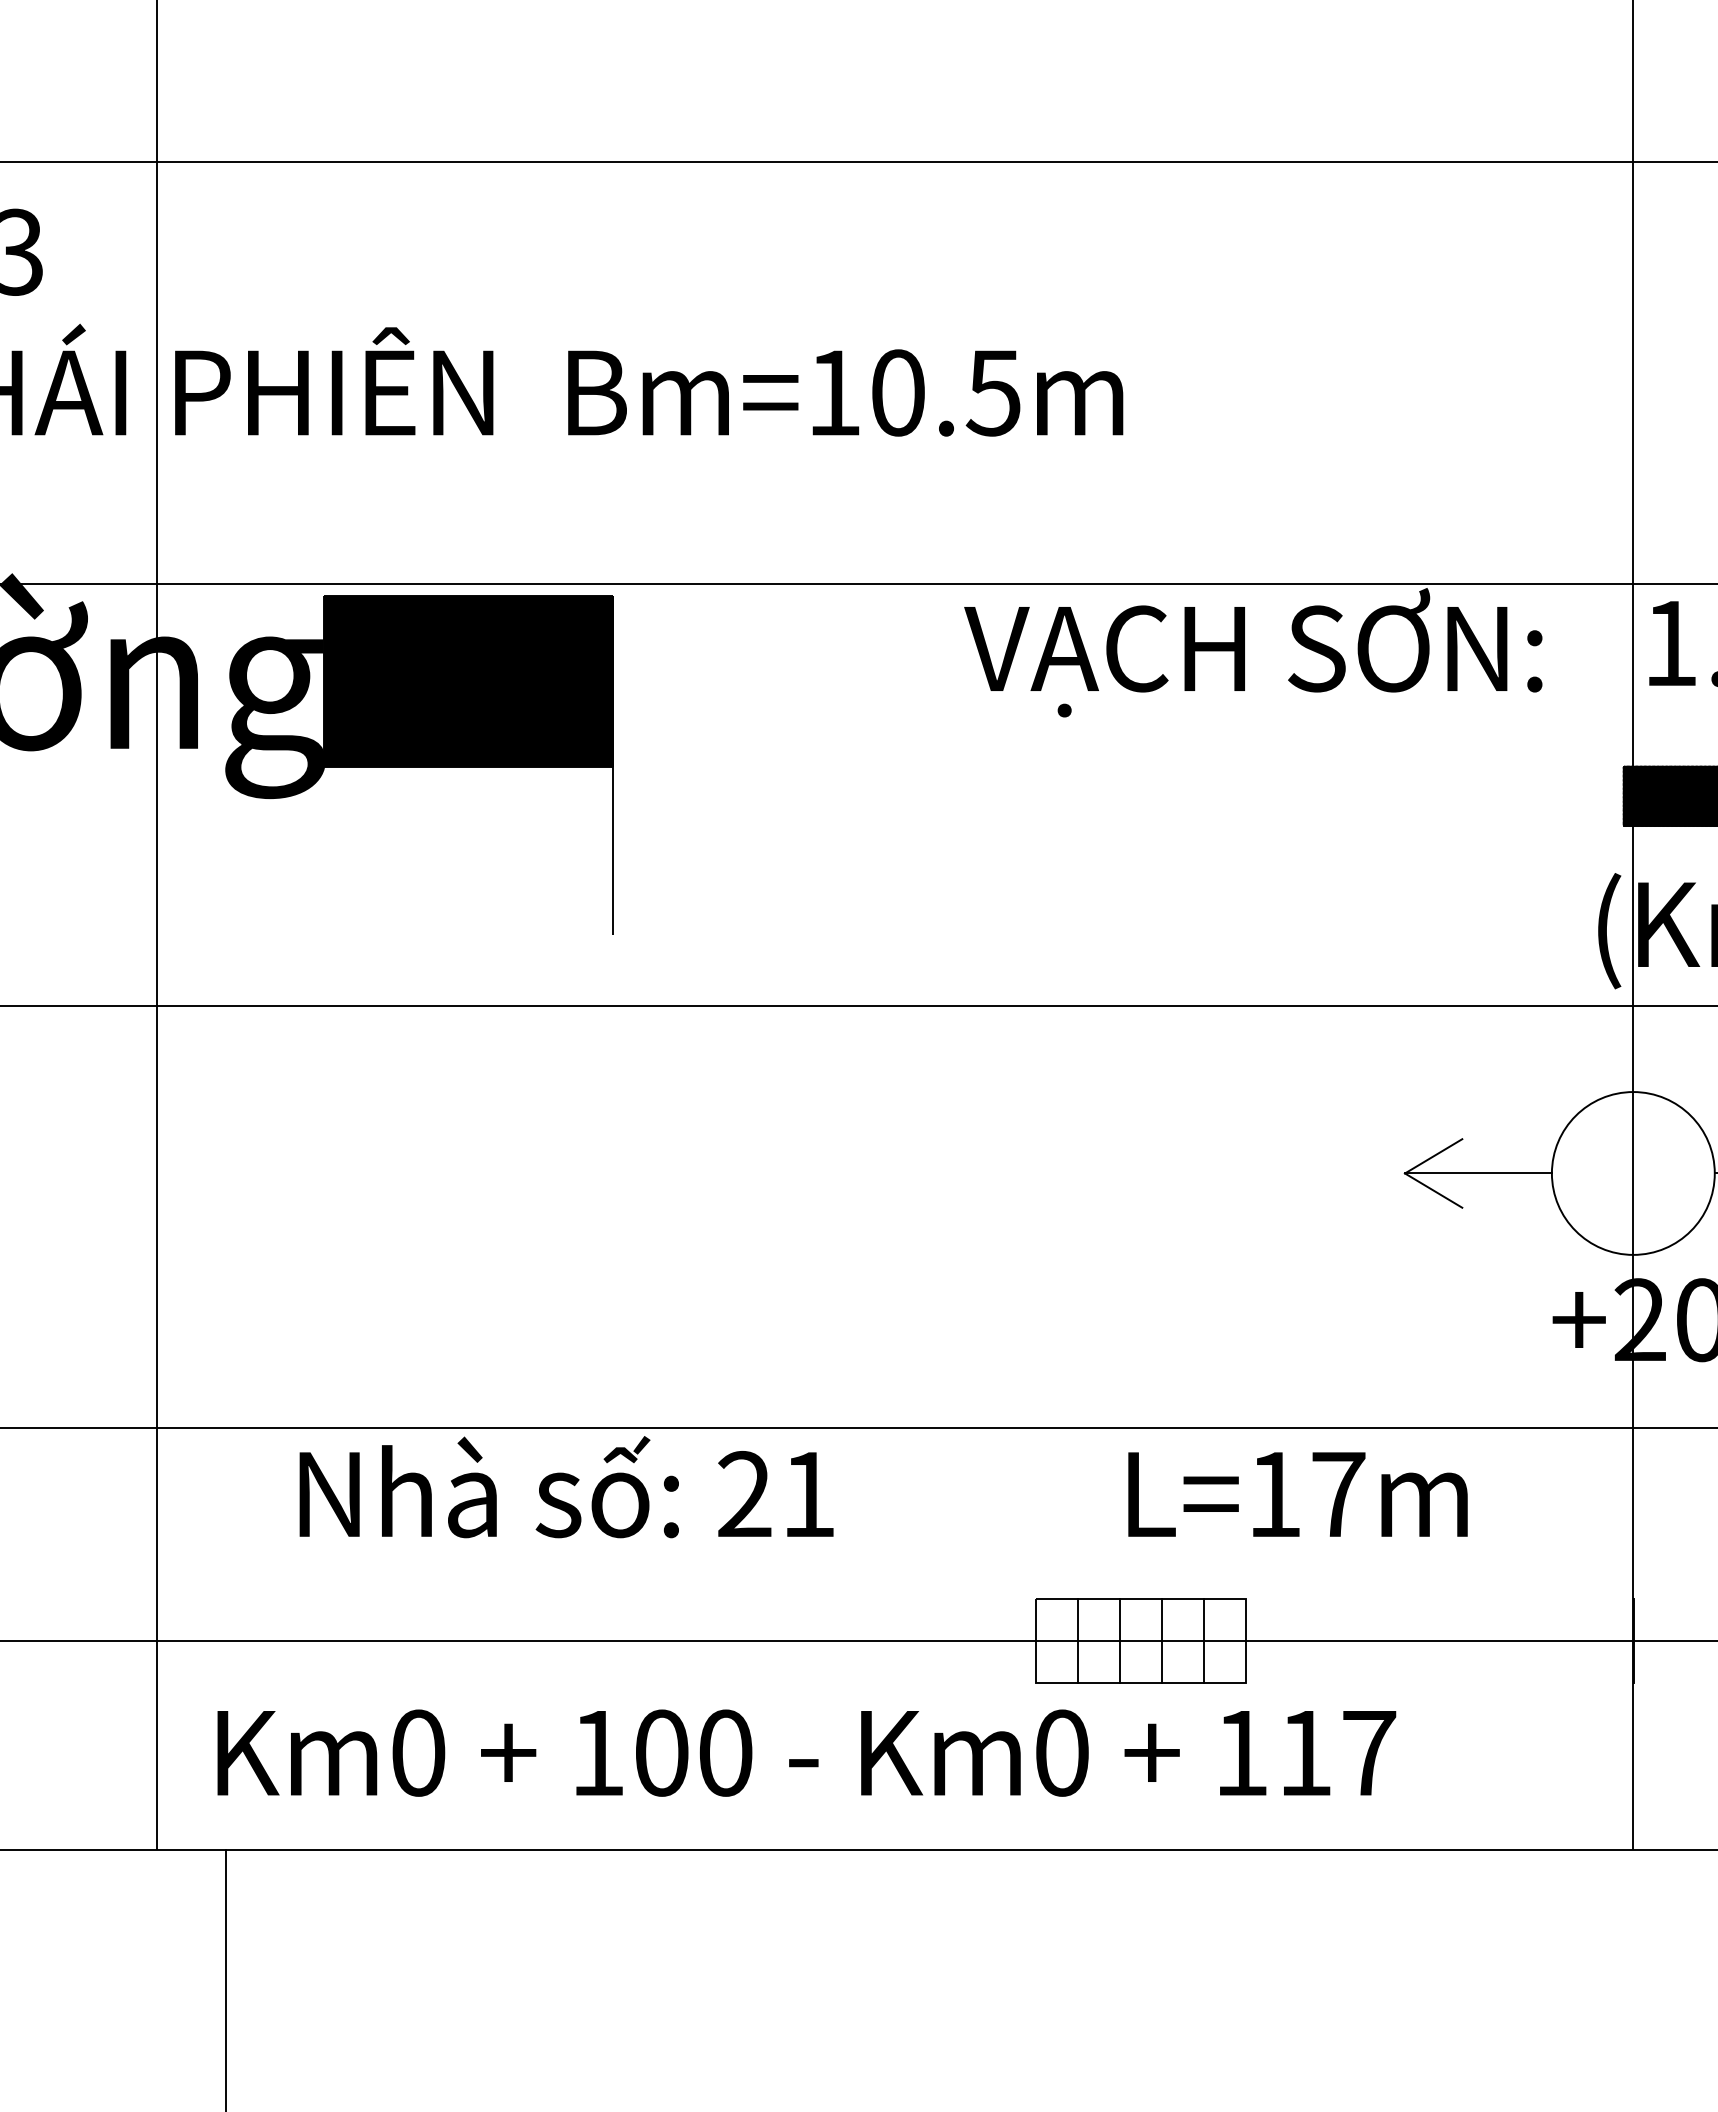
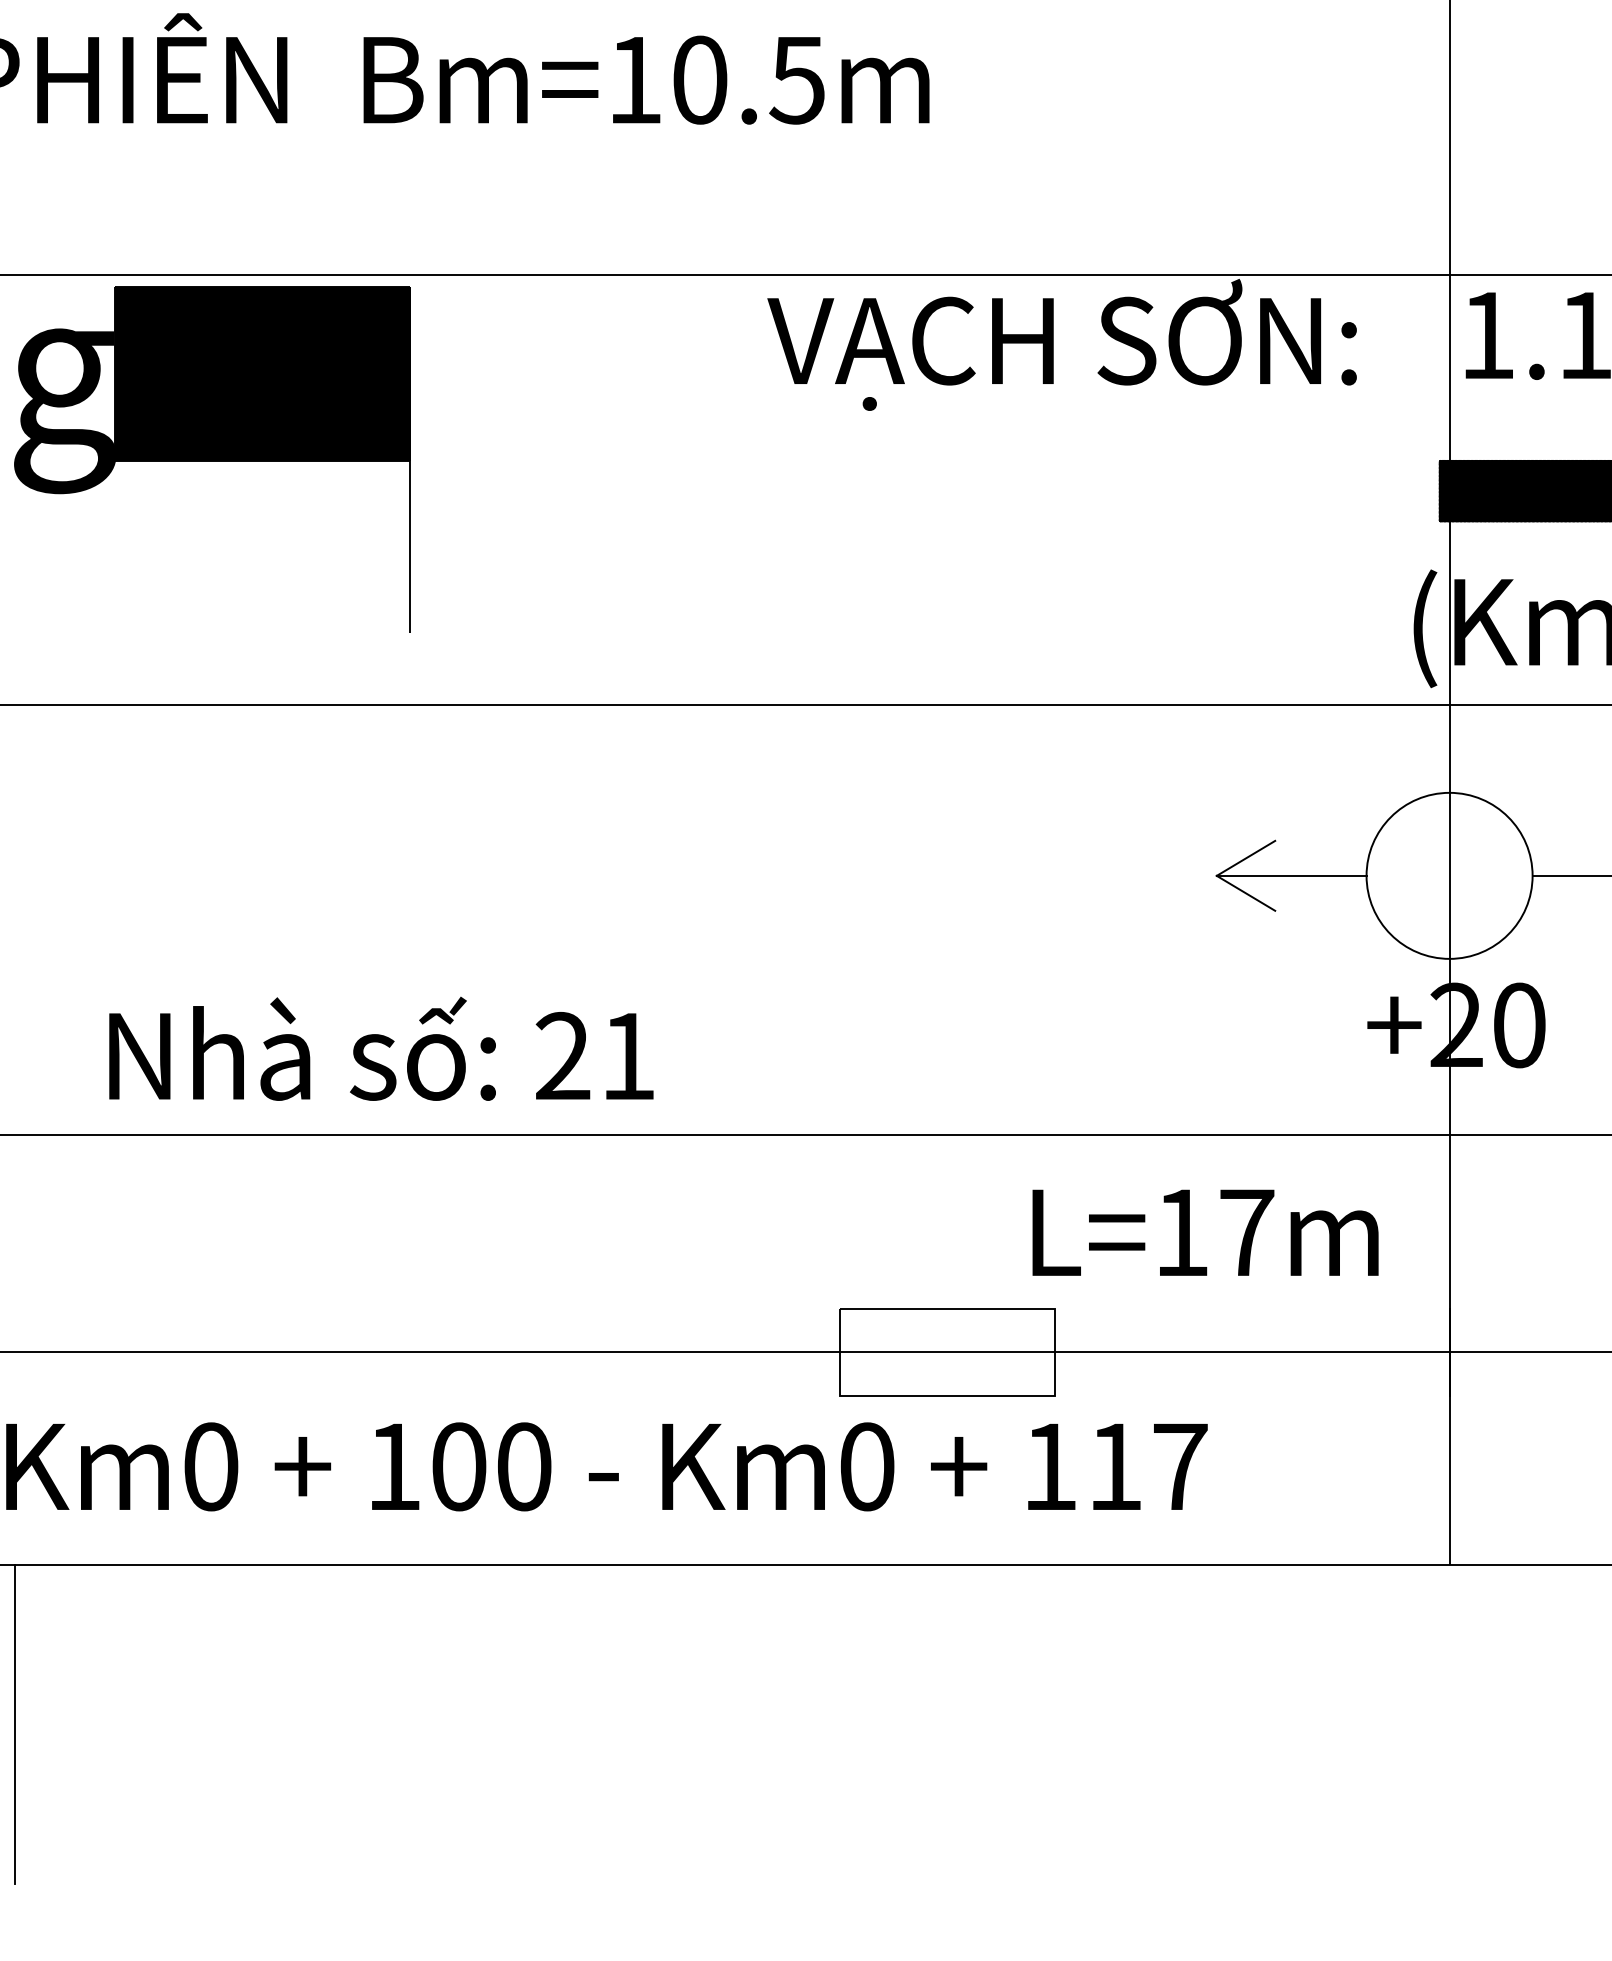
text: (566, 1487) -> (381, 1049), moved
text: (1297, 1494) -> (1205, 1232), moved
line: (1077, 1640) -> (882, 1352), removed
line: (1119, 1640) -> (925, 1352), removed
line: (1161, 1640) -> (968, 1352), removed
line: (1204, 1640) -> (1012, 1352), removed

